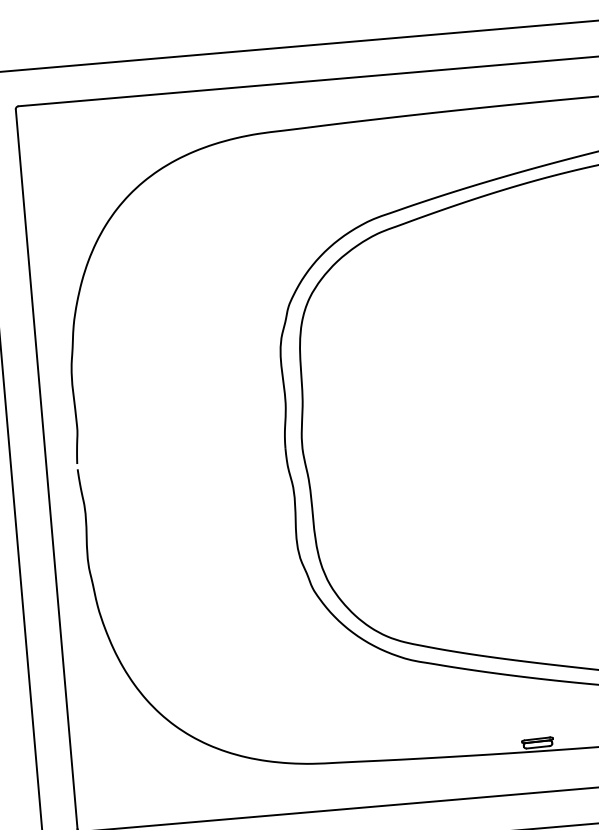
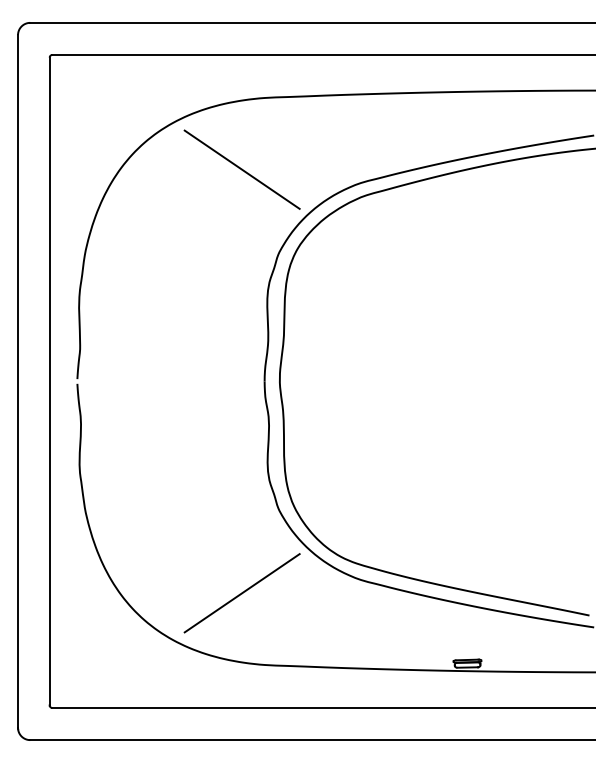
line: (239, 215) -> (241, 169), added
line: (279, 686) -> (241, 593), added

